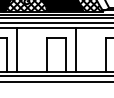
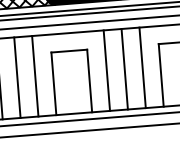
line: (26, 49) -> (16, 77), added
line: (36, 49) -> (34, 75), added
line: (86, 49) -> (125, 68), added
line: (96, 49) -> (143, 67), added

